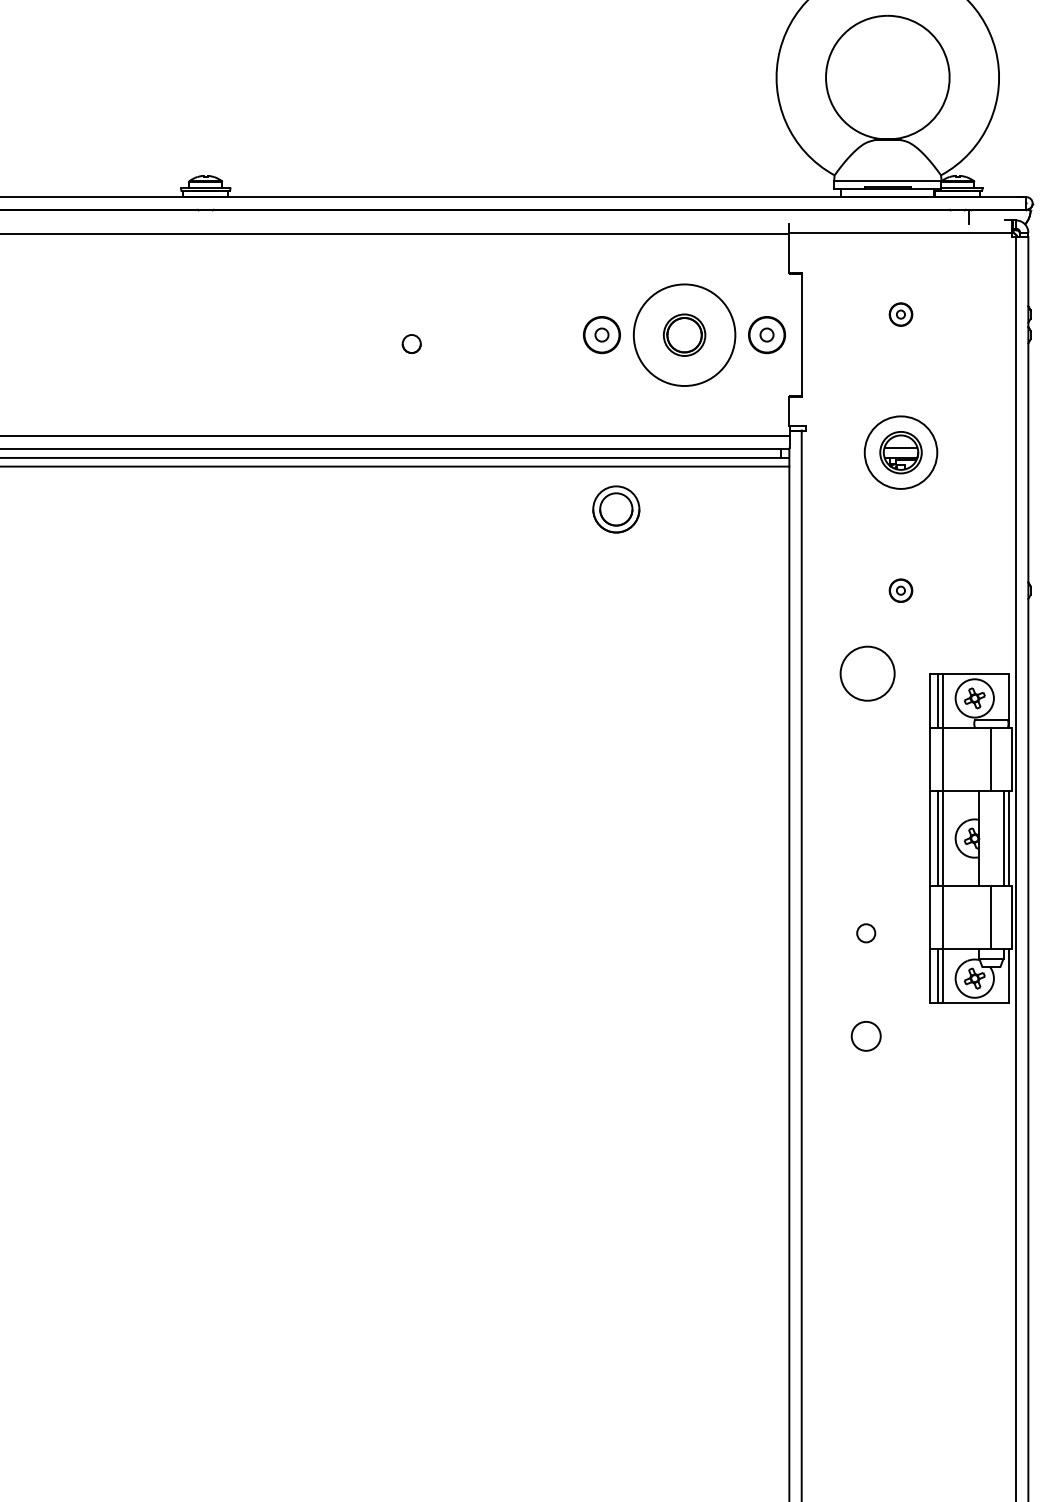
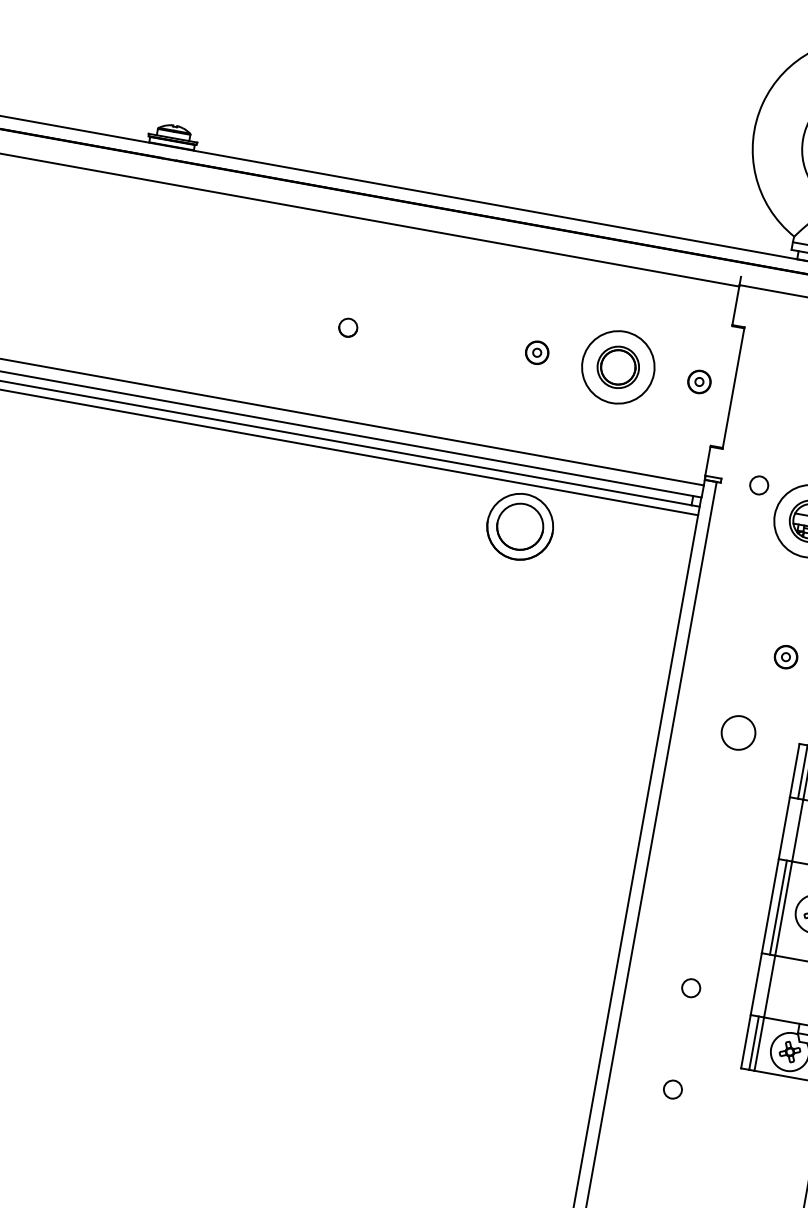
circle: (684, 334) -> (618, 366), size x0.71
part: (602, 335) -> (537, 353), size x0.62
part: (766, 335) -> (698, 382), size x0.62
circle: (844, 426) -> (759, 485), added
part: (616, 509) -> (520, 526), size x1.43
circle: (867, 673) -> (738, 732), size x0.62
circle: (866, 1036) -> (673, 1089), size x0.62

